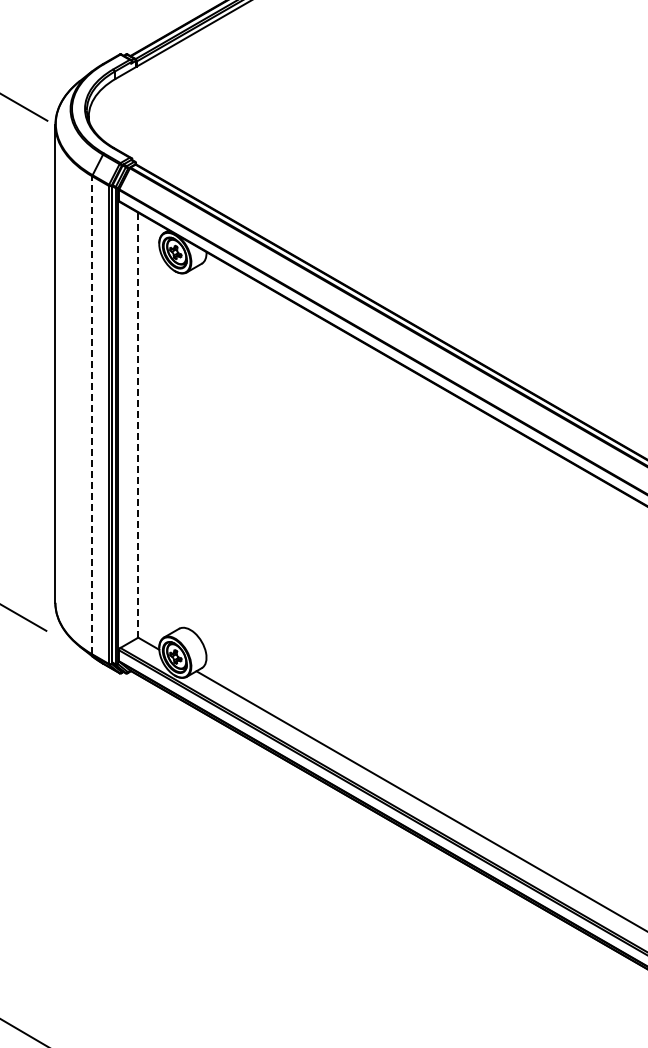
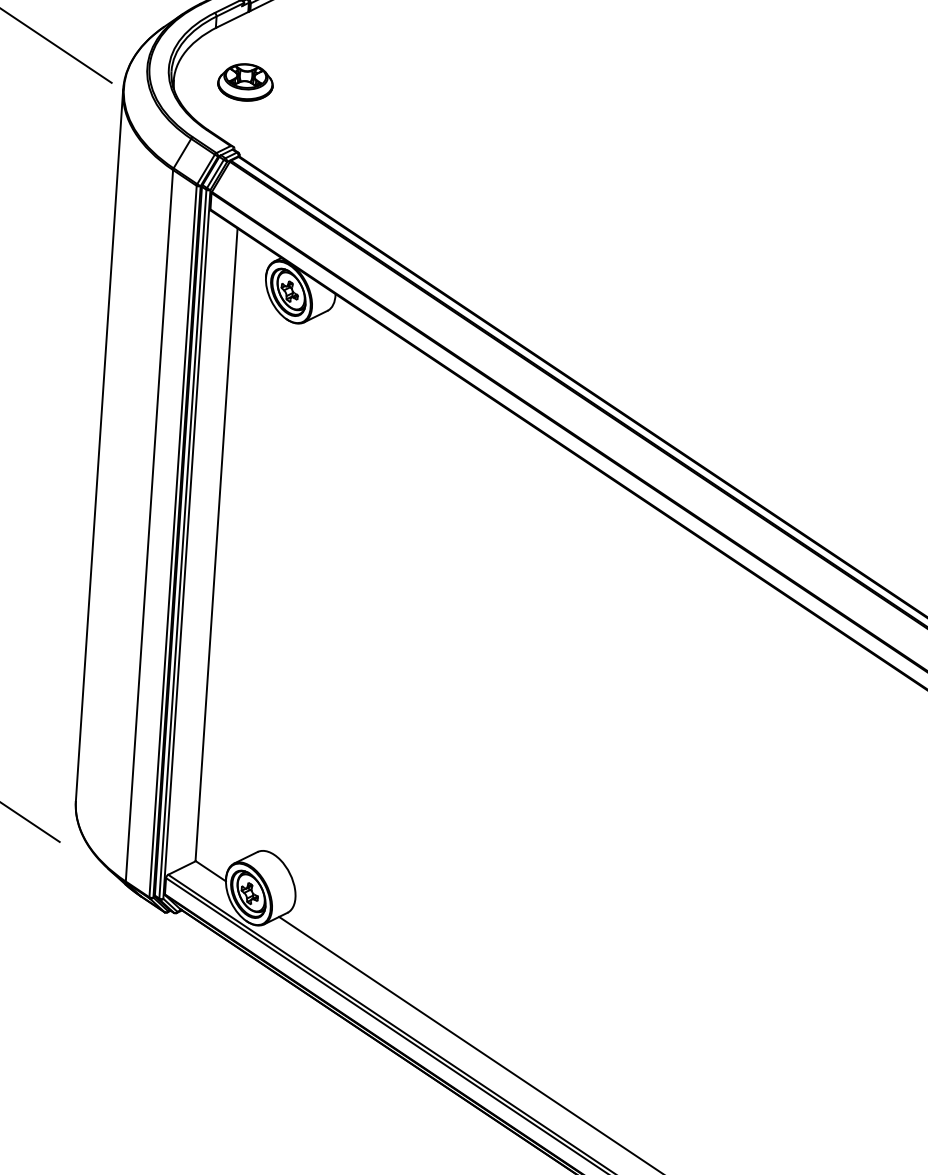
part: (136, 114) -> (244, 82), added
line: (92, 414) -> (149, 524), dashed -> solid
line: (138, 424) -> (217, 543), dashed -> solid

